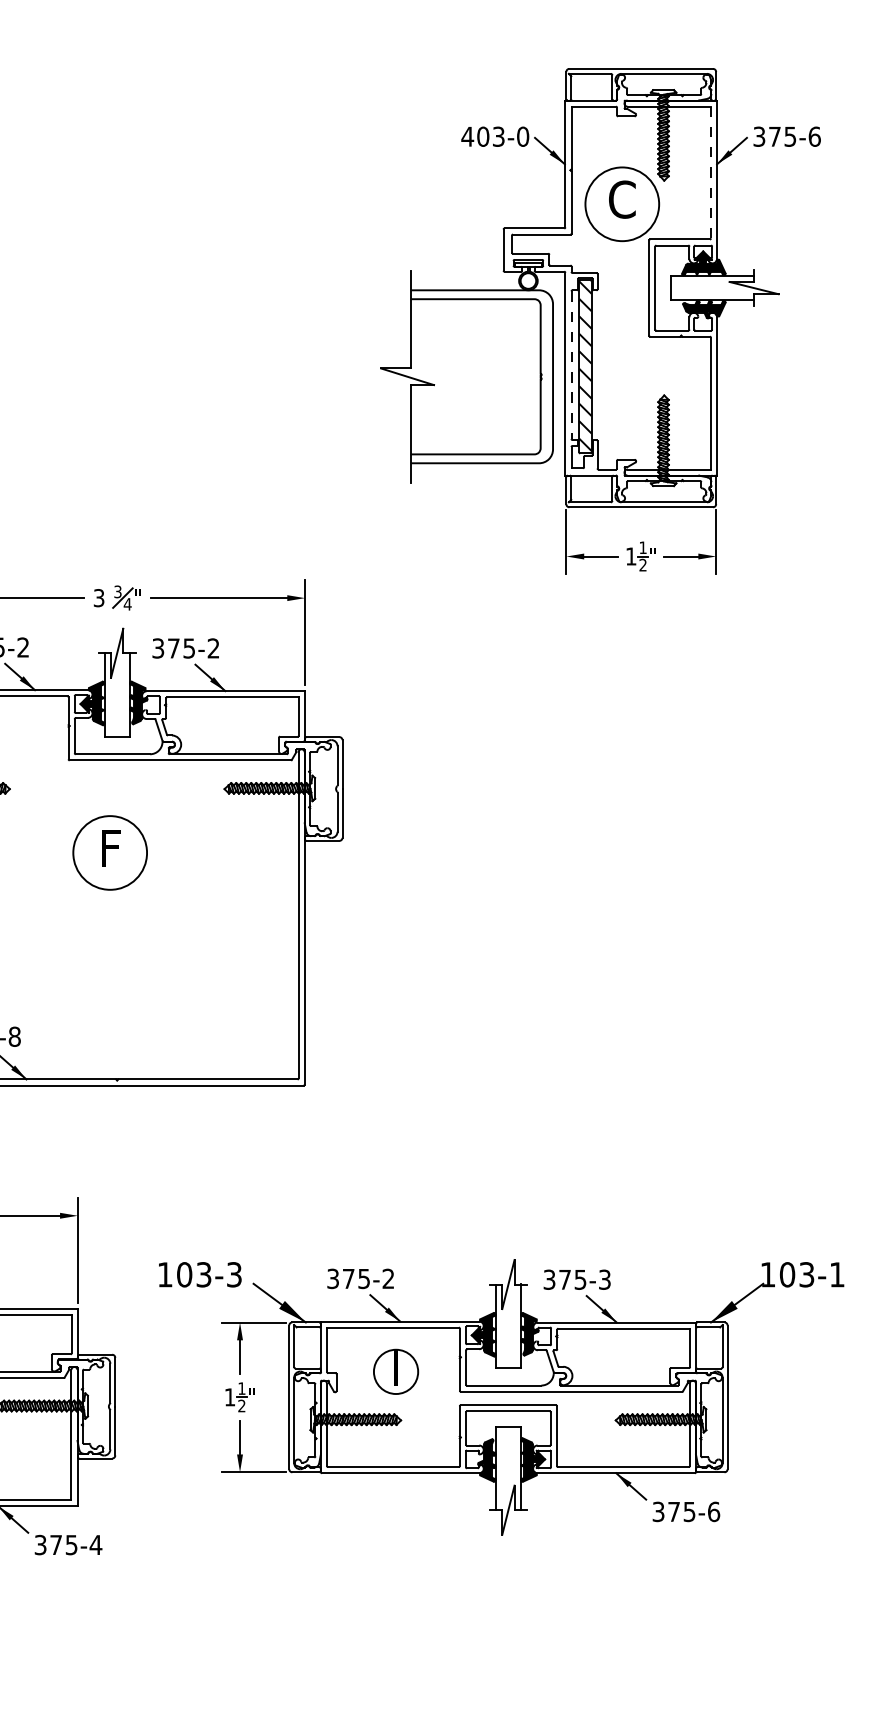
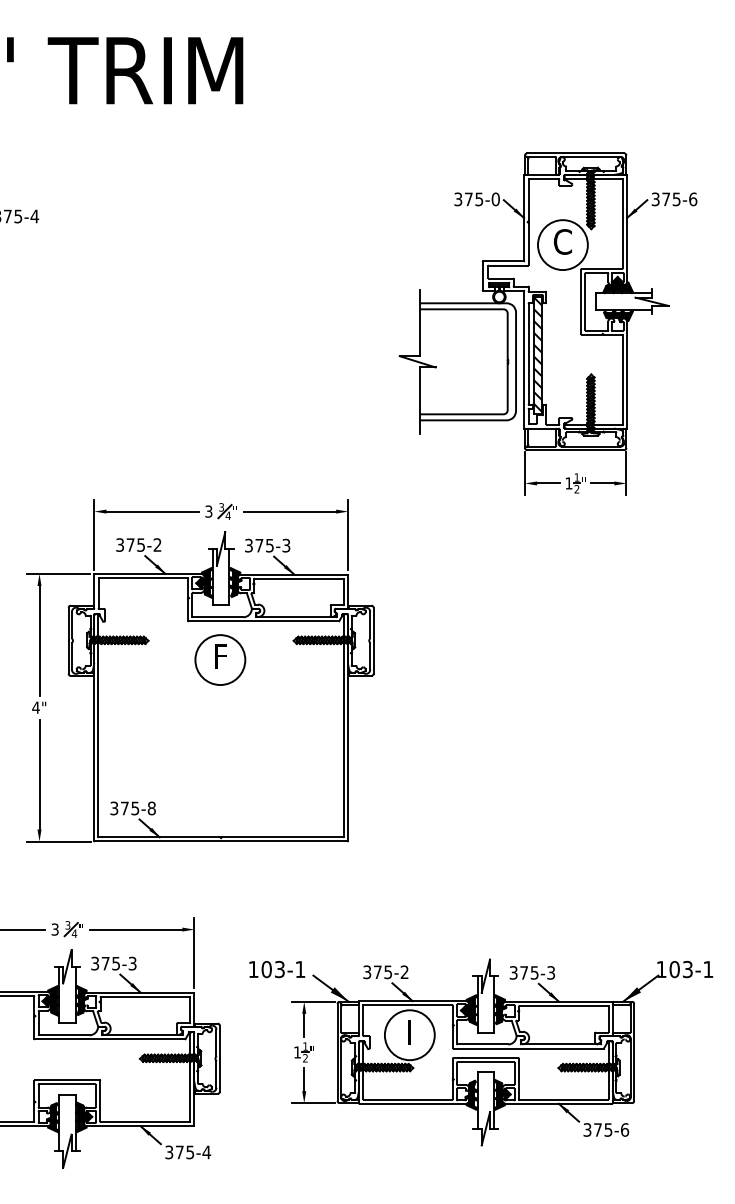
text: (482, 136) -> (468, 199), 403-0 -> 375-0
line: (710, 172) -> (622, 223), dashed -> solid
line: (571, 364) -> (528, 353), dashed -> solid
text: (213, 648) -> (286, 545), 375-2 -> 375-3
part: (110, 852) -> (220, 659), moved
text: (234, 1274) -> (300, 969), 103-3 -> 103-1
circle: (395, 1372) -> (409, 1035), size x1.67

